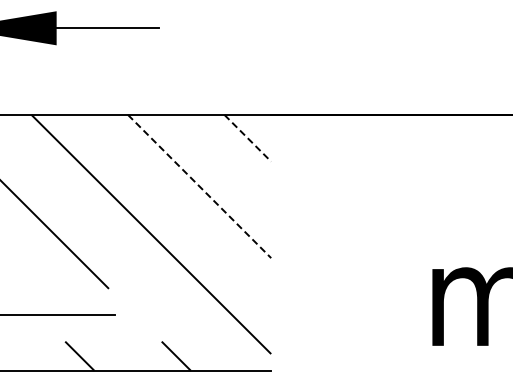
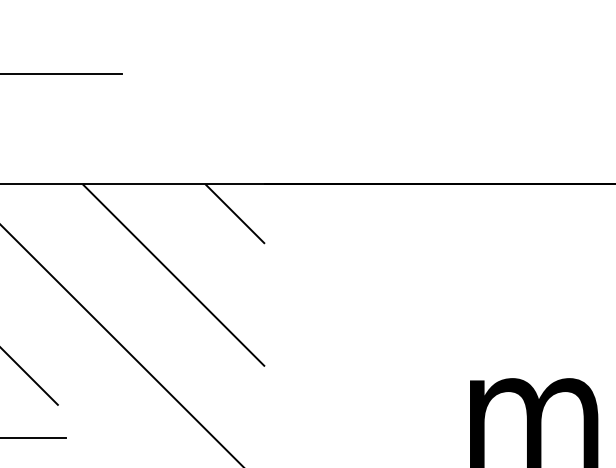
line: (248, 138) -> (236, 214), dashed -> solid
line: (199, 186) -> (173, 275), dashed -> solid

